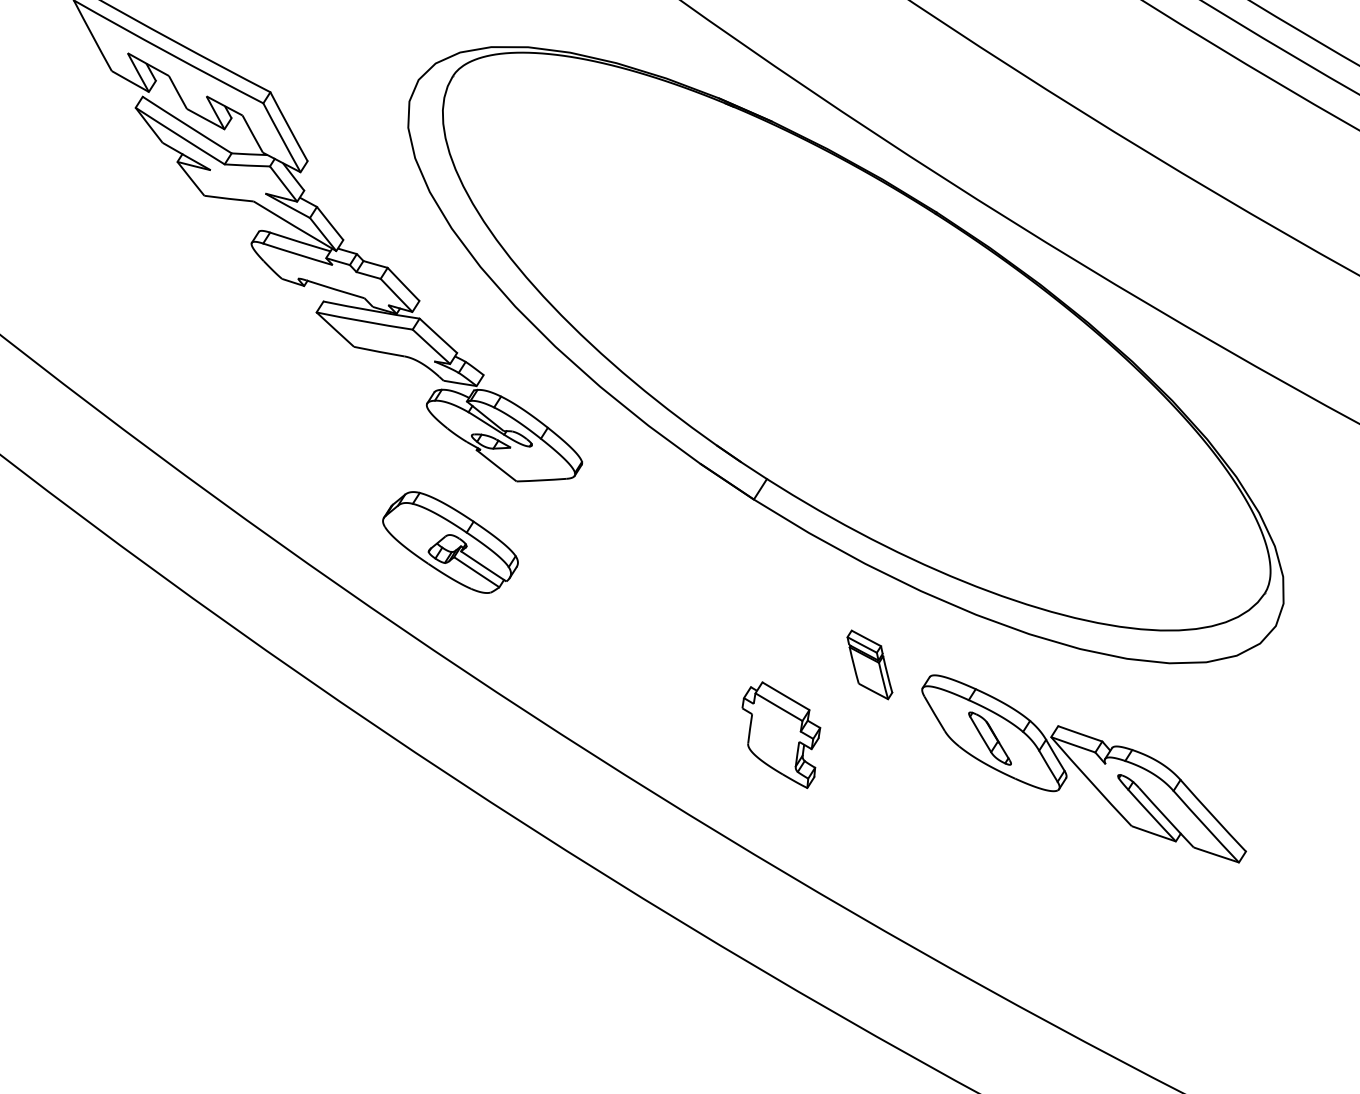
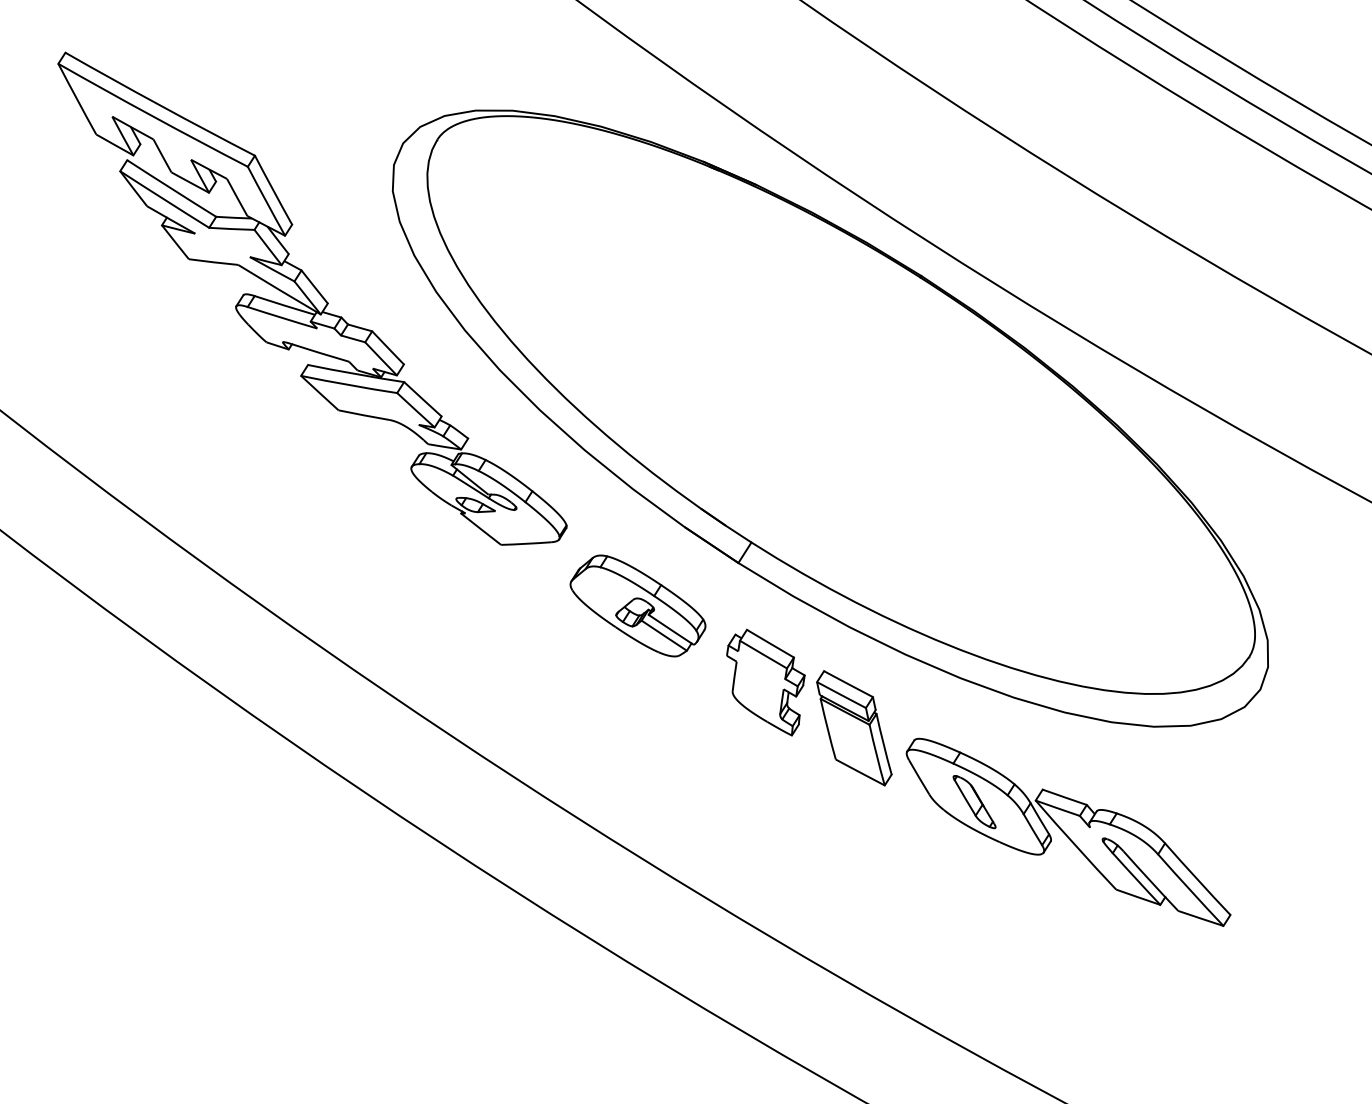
part: (449, 542) -> (637, 605), moved
part: (869, 665) -> (854, 728), size x1.67
part: (780, 735) -> (765, 682), moved

